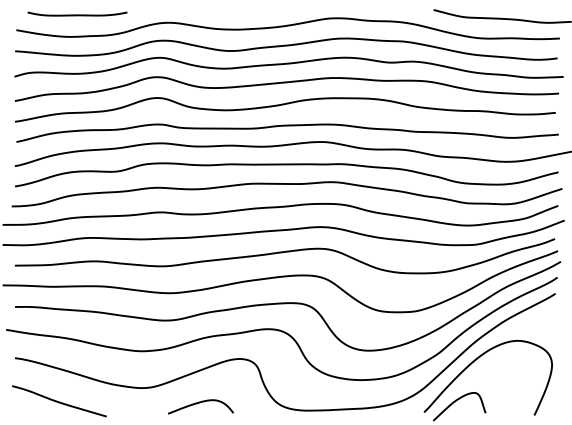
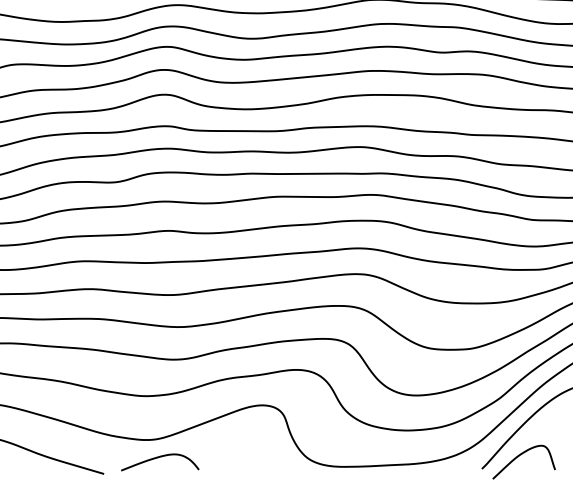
curve: (200, 403) -> (159, 458), moved

